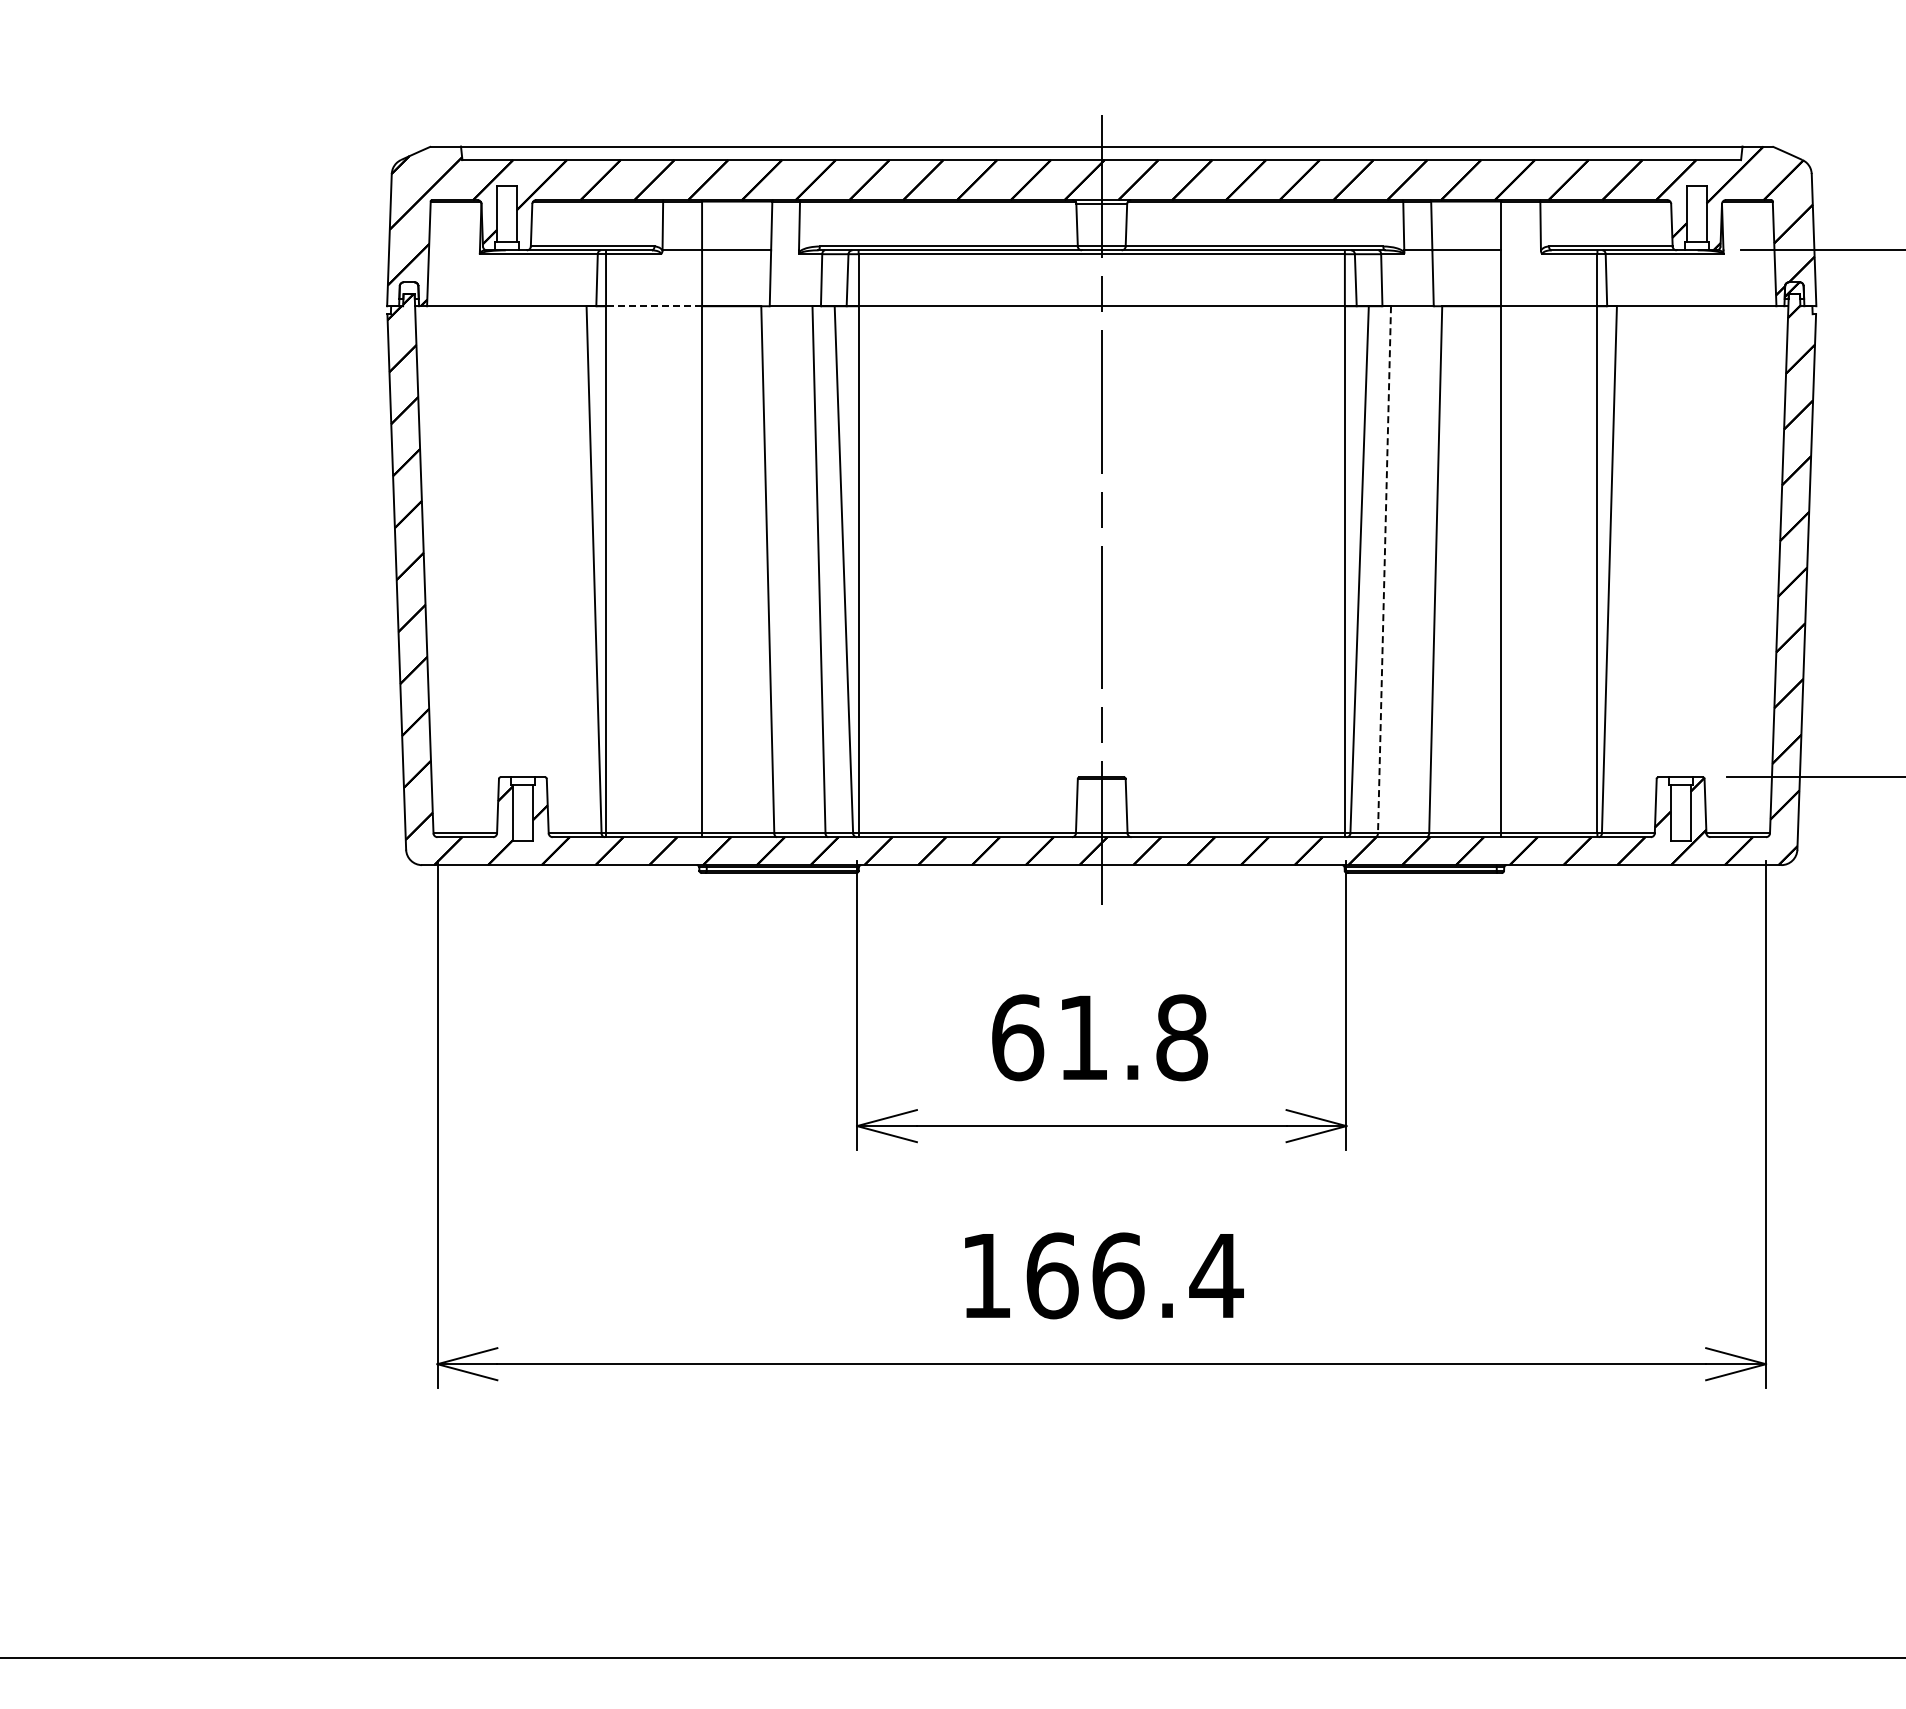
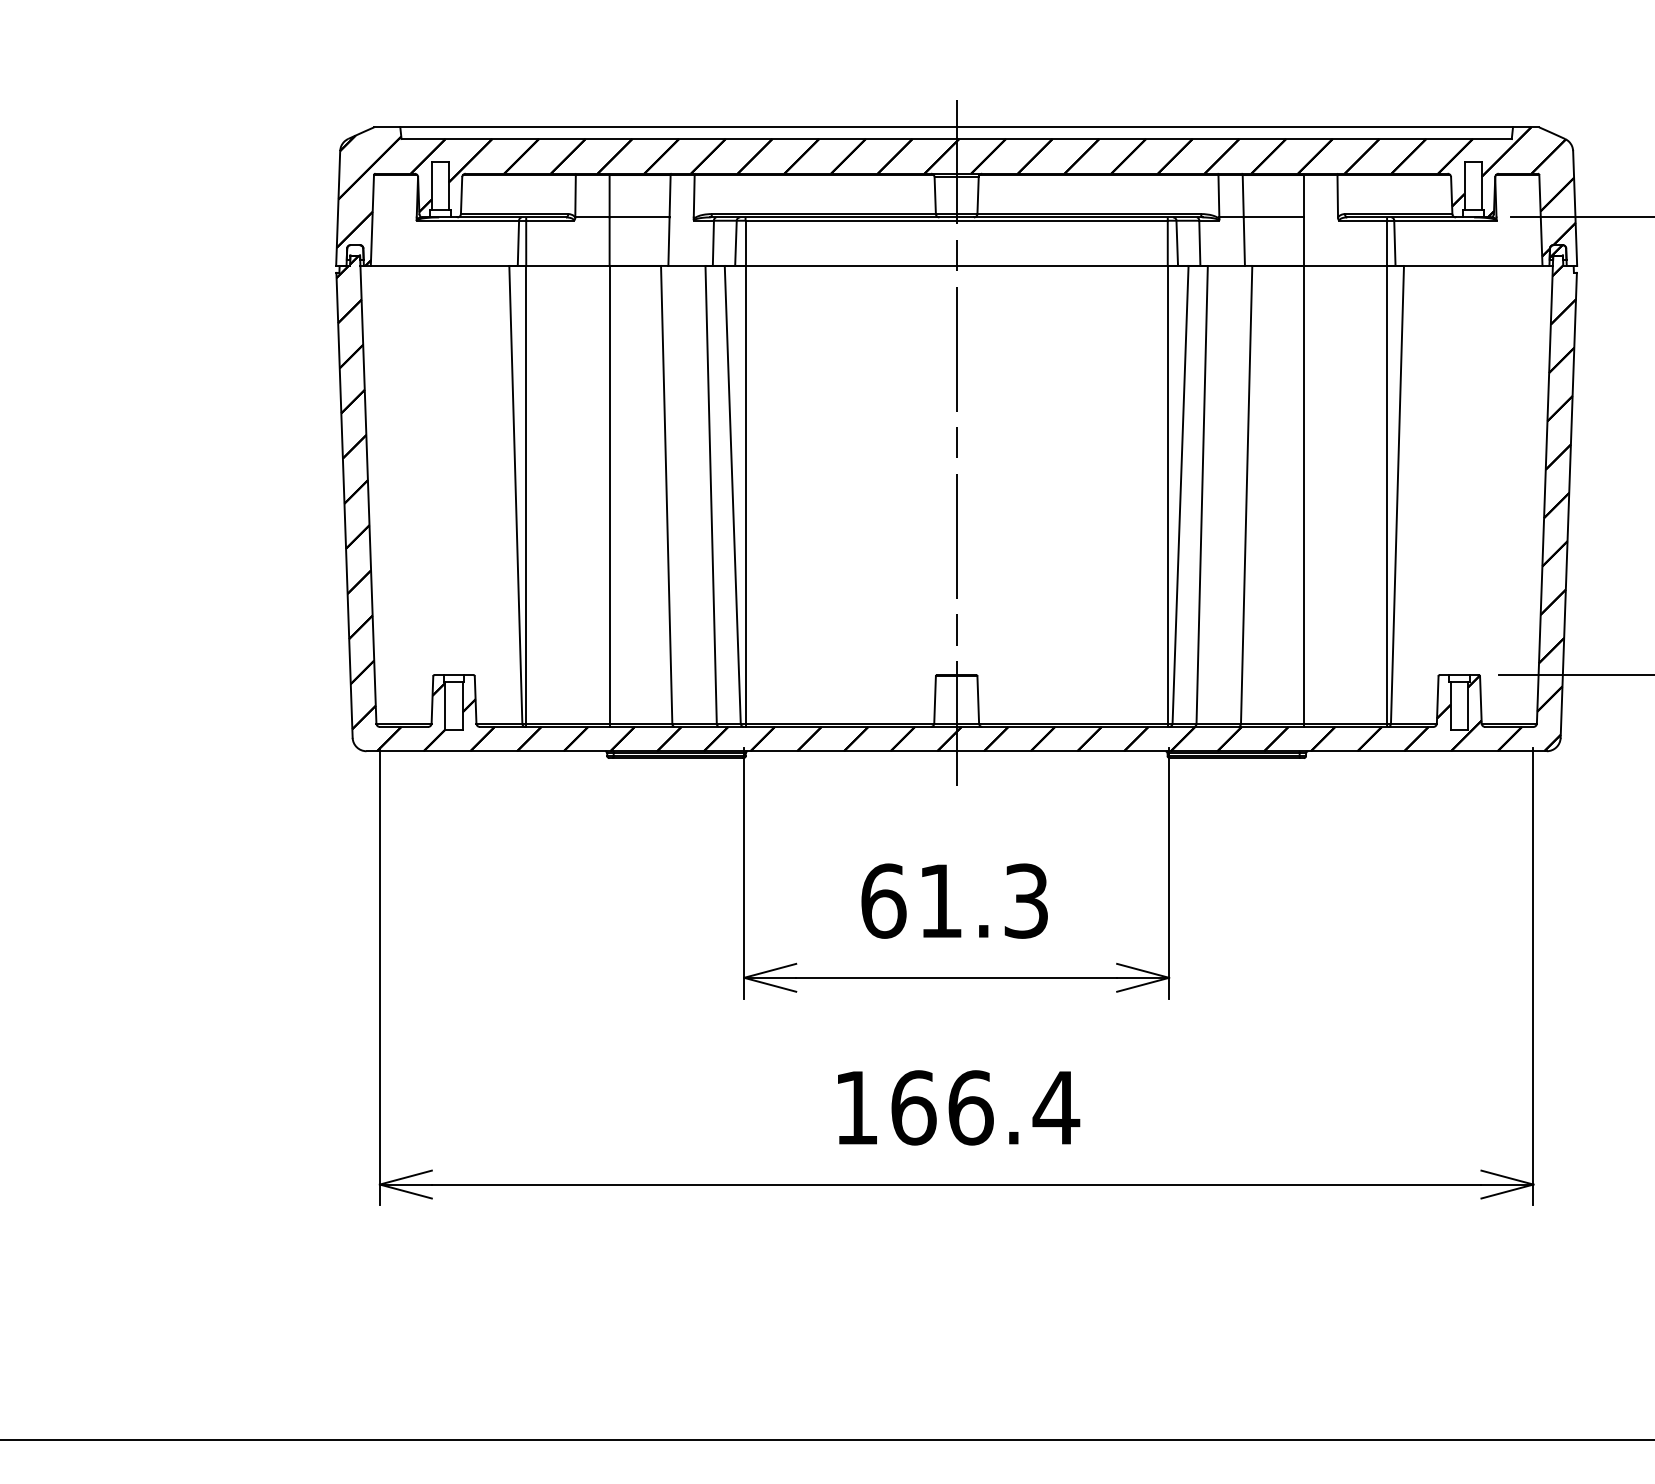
line: (653, 306) -> (567, 266), dashed -> solid
line: (1384, 569) -> (1202, 494), dashed -> solid
text: (1182, 1037) -> (1026, 900), 61.8 -> 61.3

